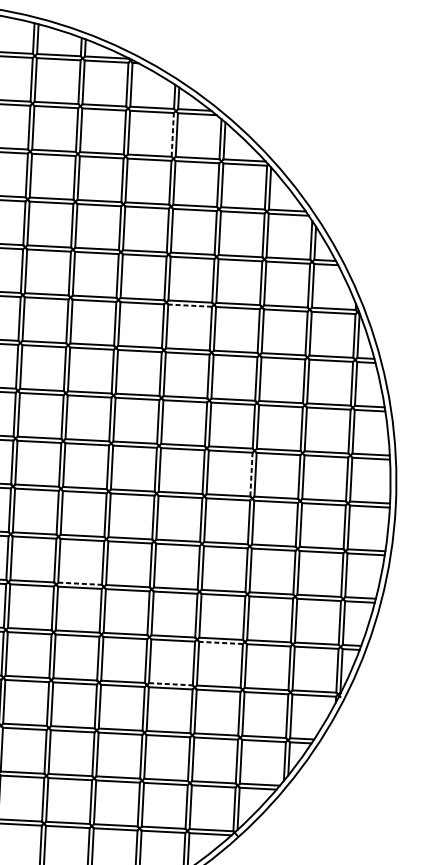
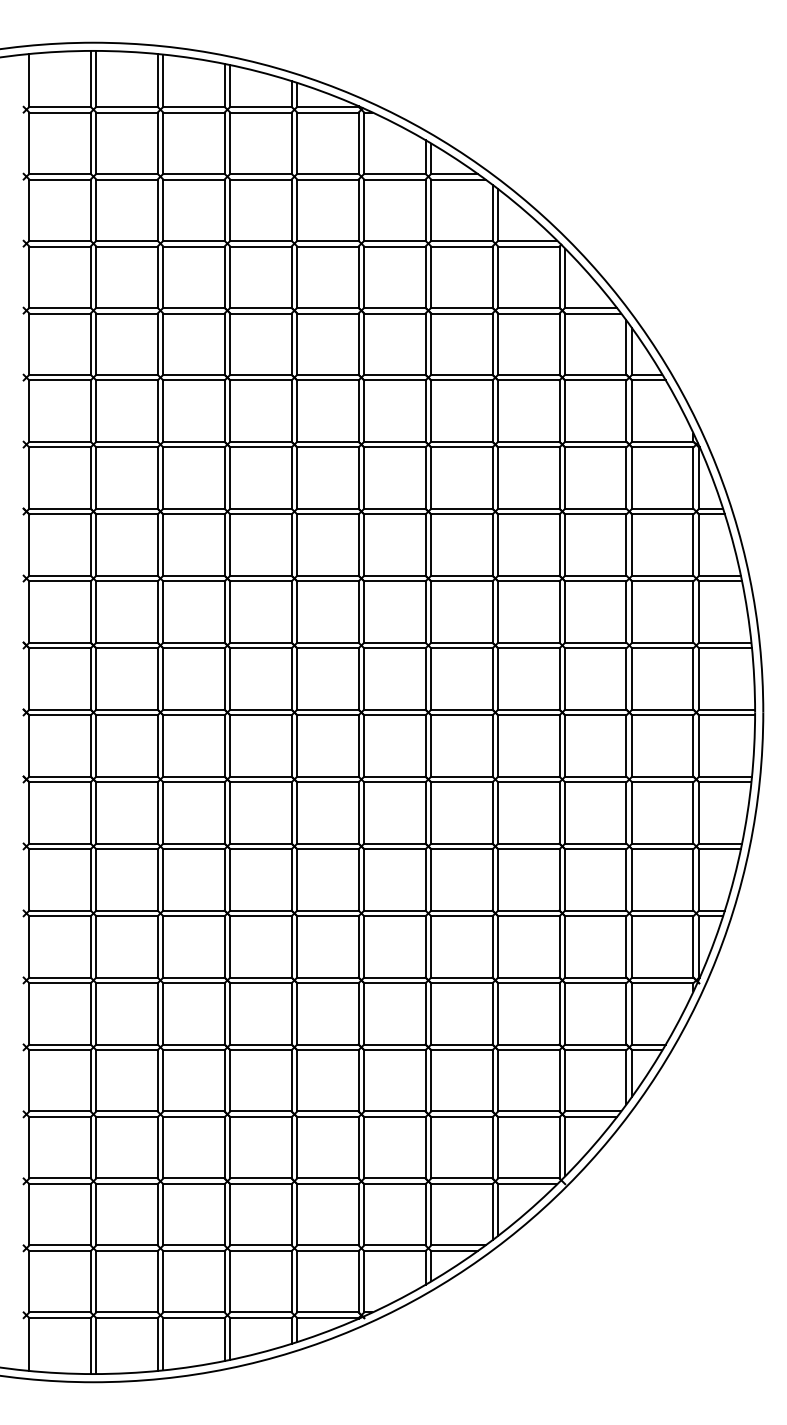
line: (172, 135) -> (425, 210), dashed -> solid
line: (189, 305) -> (461, 447), dashed -> solid
line: (251, 474) -> (559, 679), dashed -> solid
line: (79, 583) -> (327, 843), dashed -> solid
line: (220, 643) -> (528, 916), dashed -> solid
line: (170, 684) -> (461, 977), dashed -> solid

